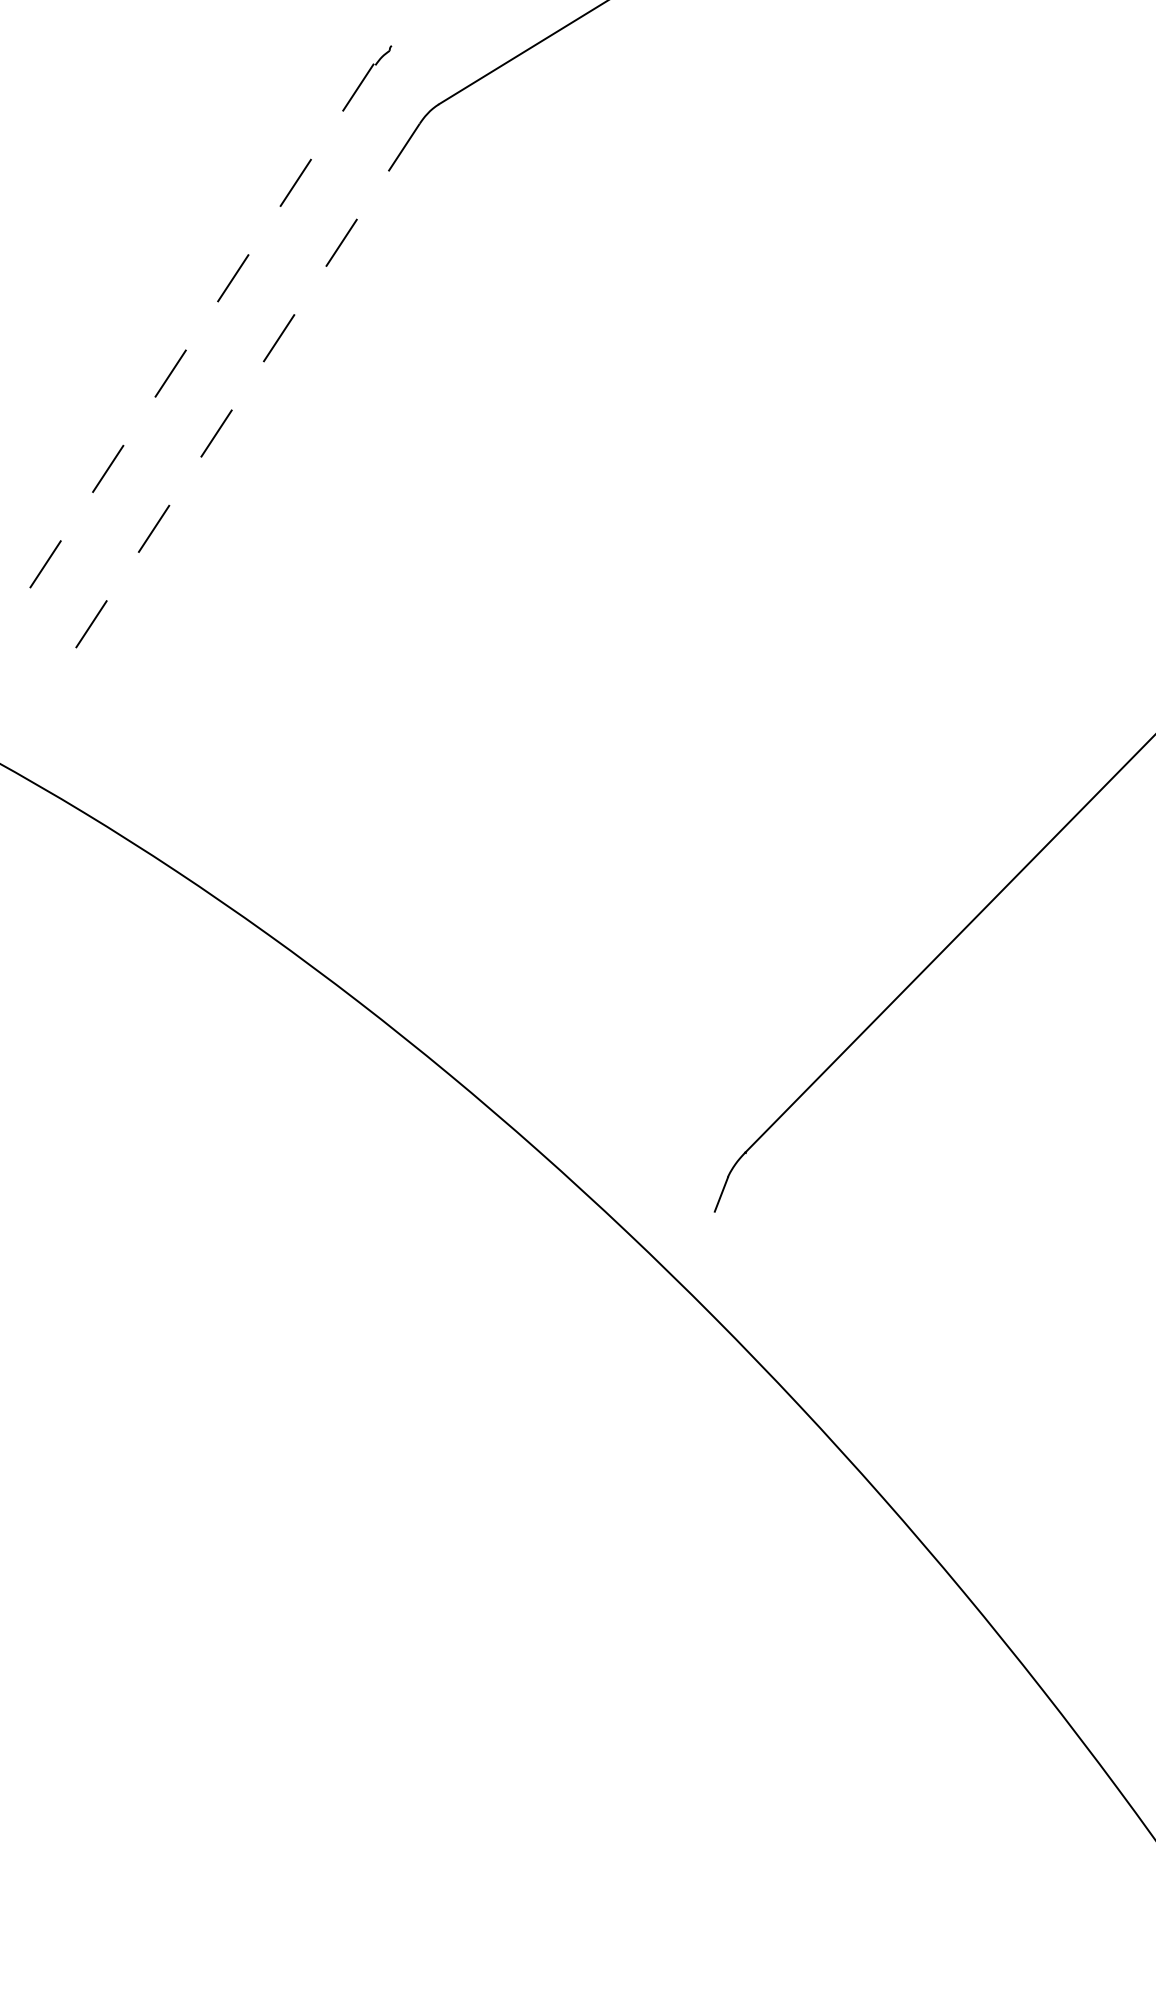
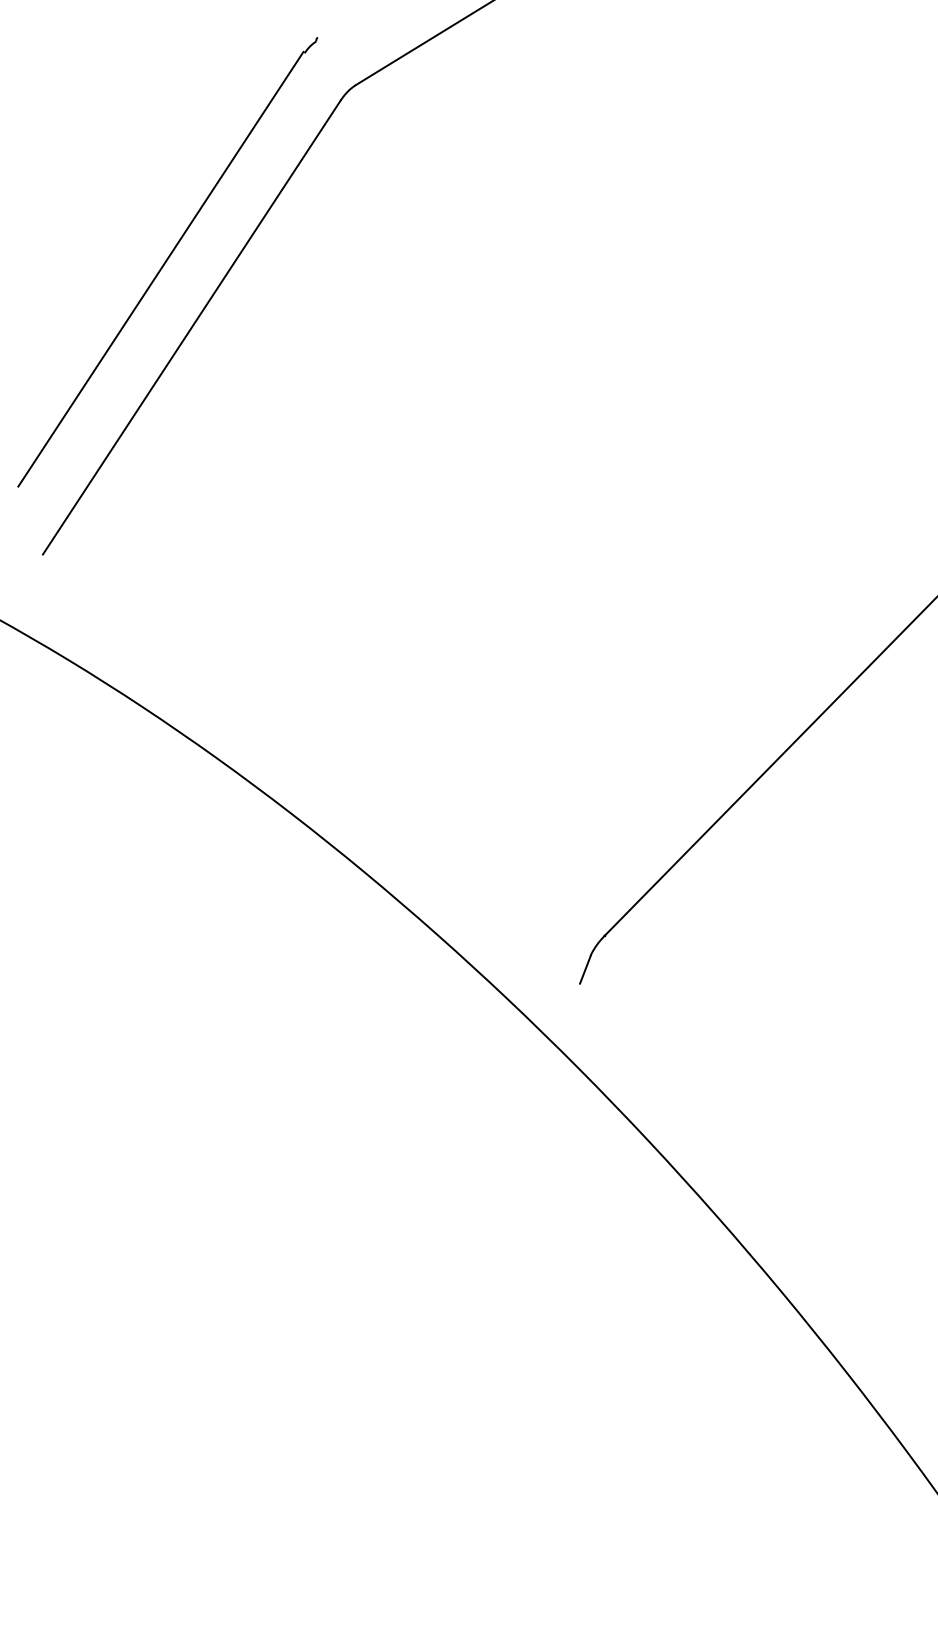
line: (198, 331) -> (160, 269), dashed -> solid
line: (236, 403) -> (191, 327), dashed -> solid

